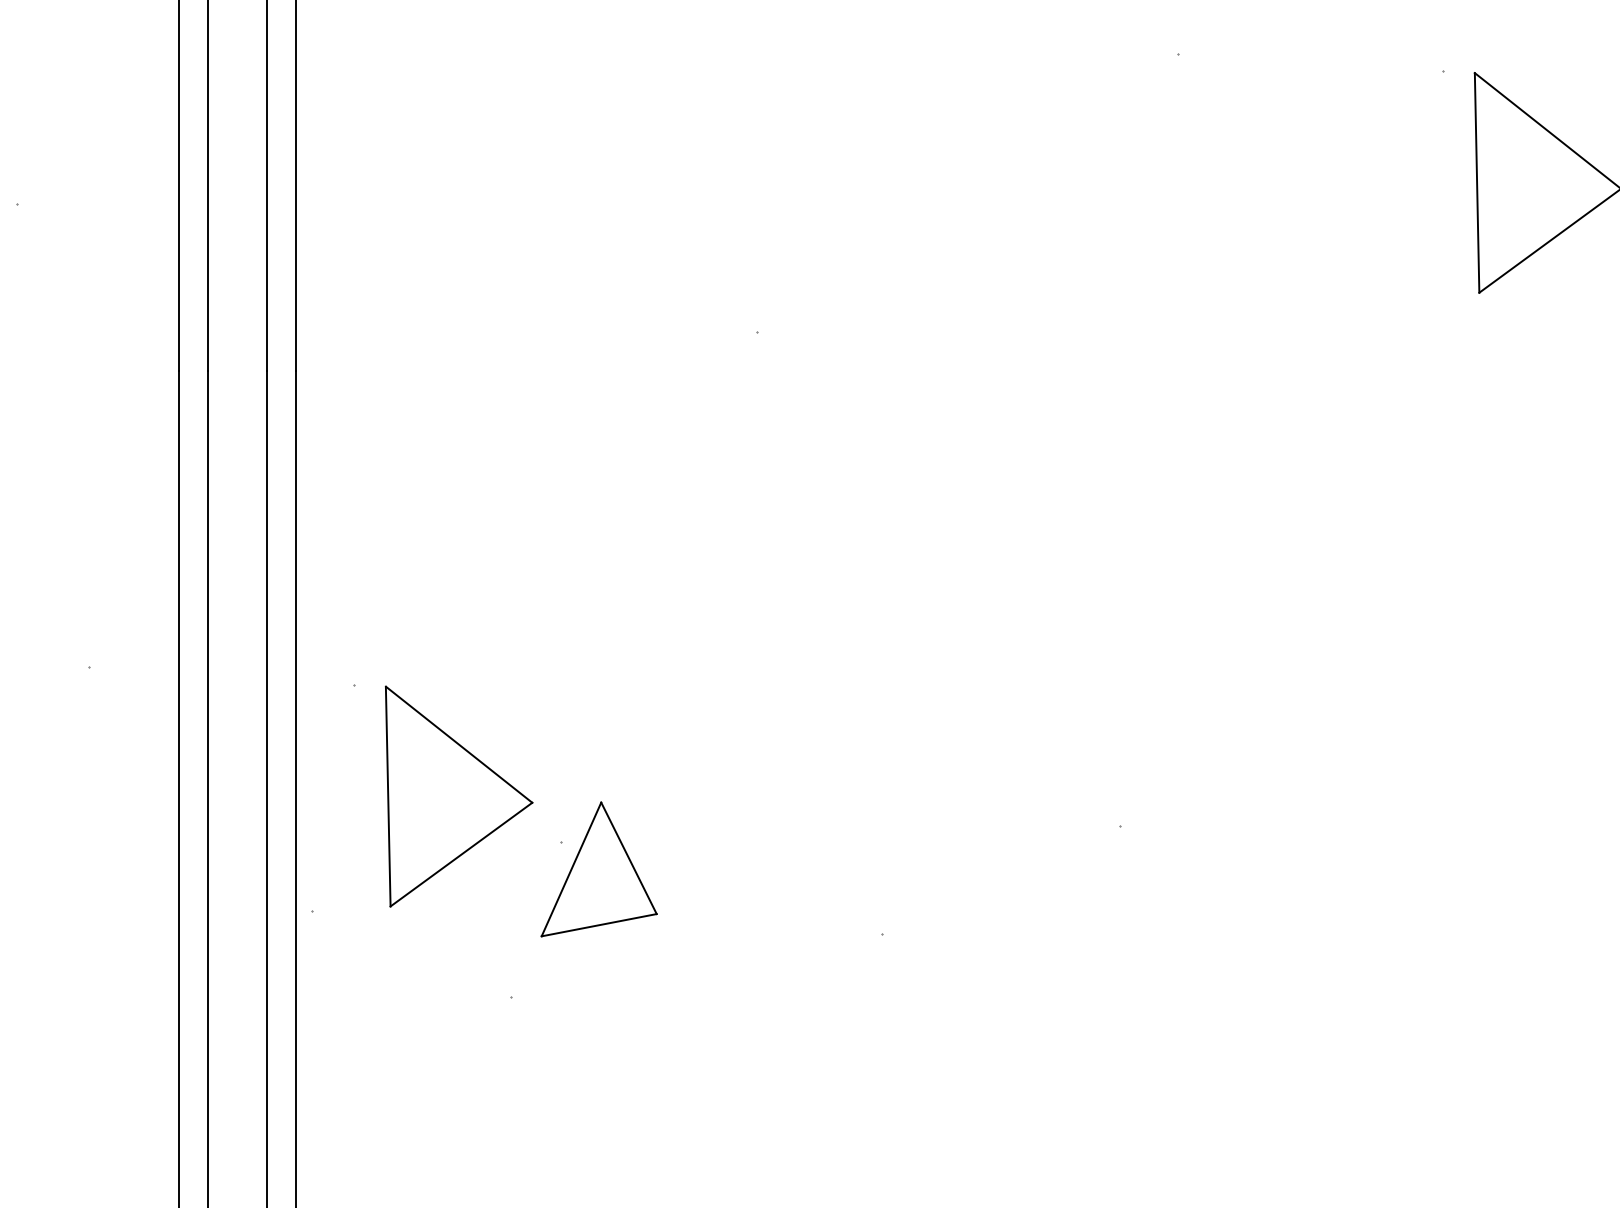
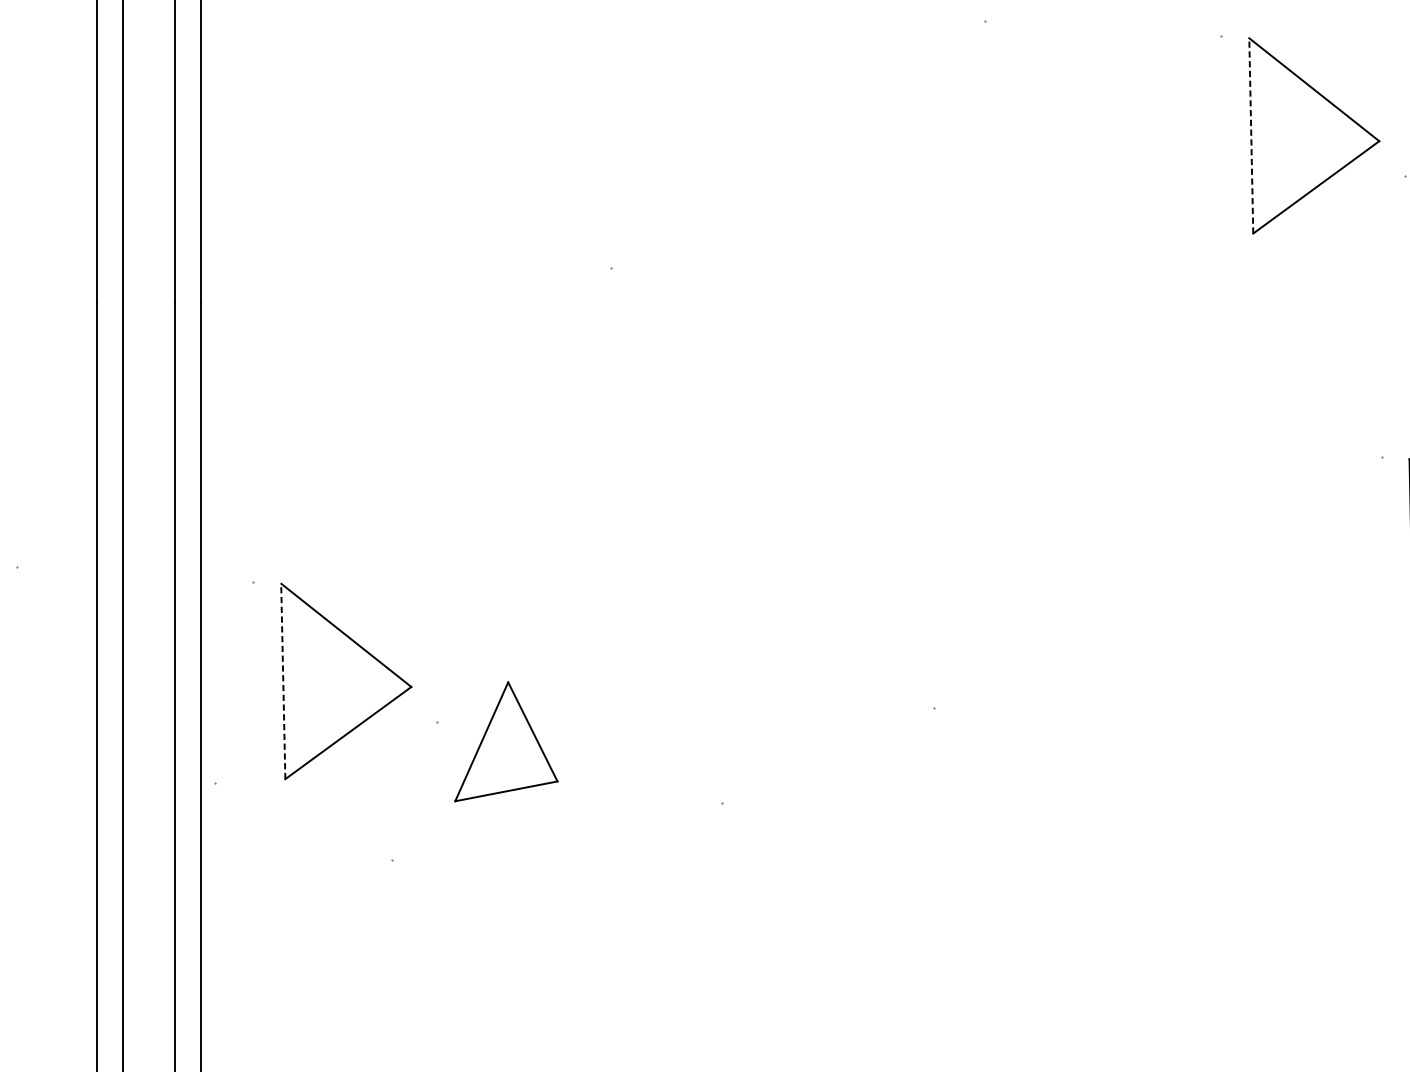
line: (1477, 182) -> (1251, 135), solid -> dashed
line: (388, 796) -> (283, 681), solid -> dashed
part: (598, 869) -> (505, 741), moved

